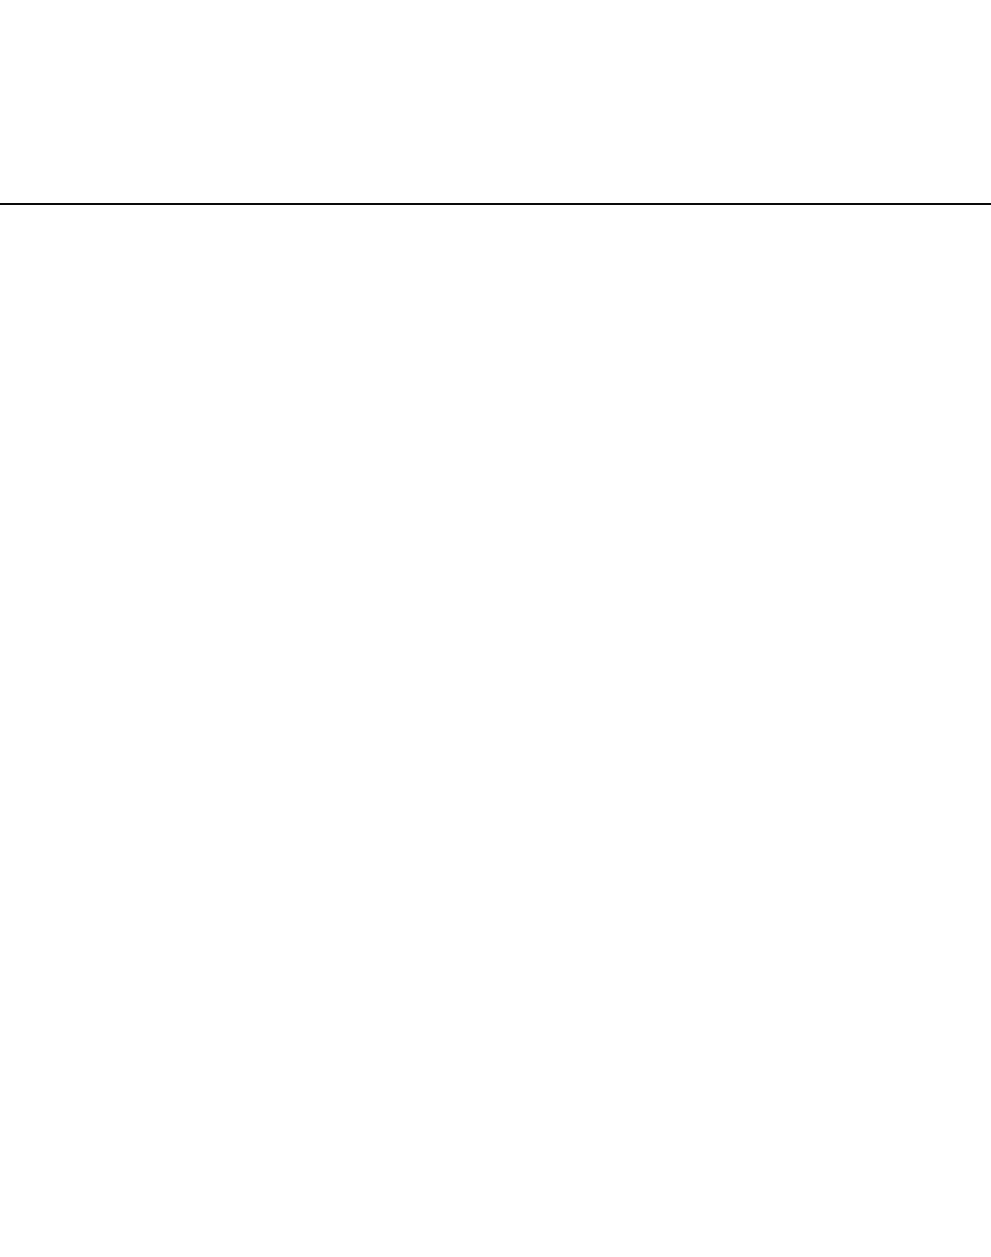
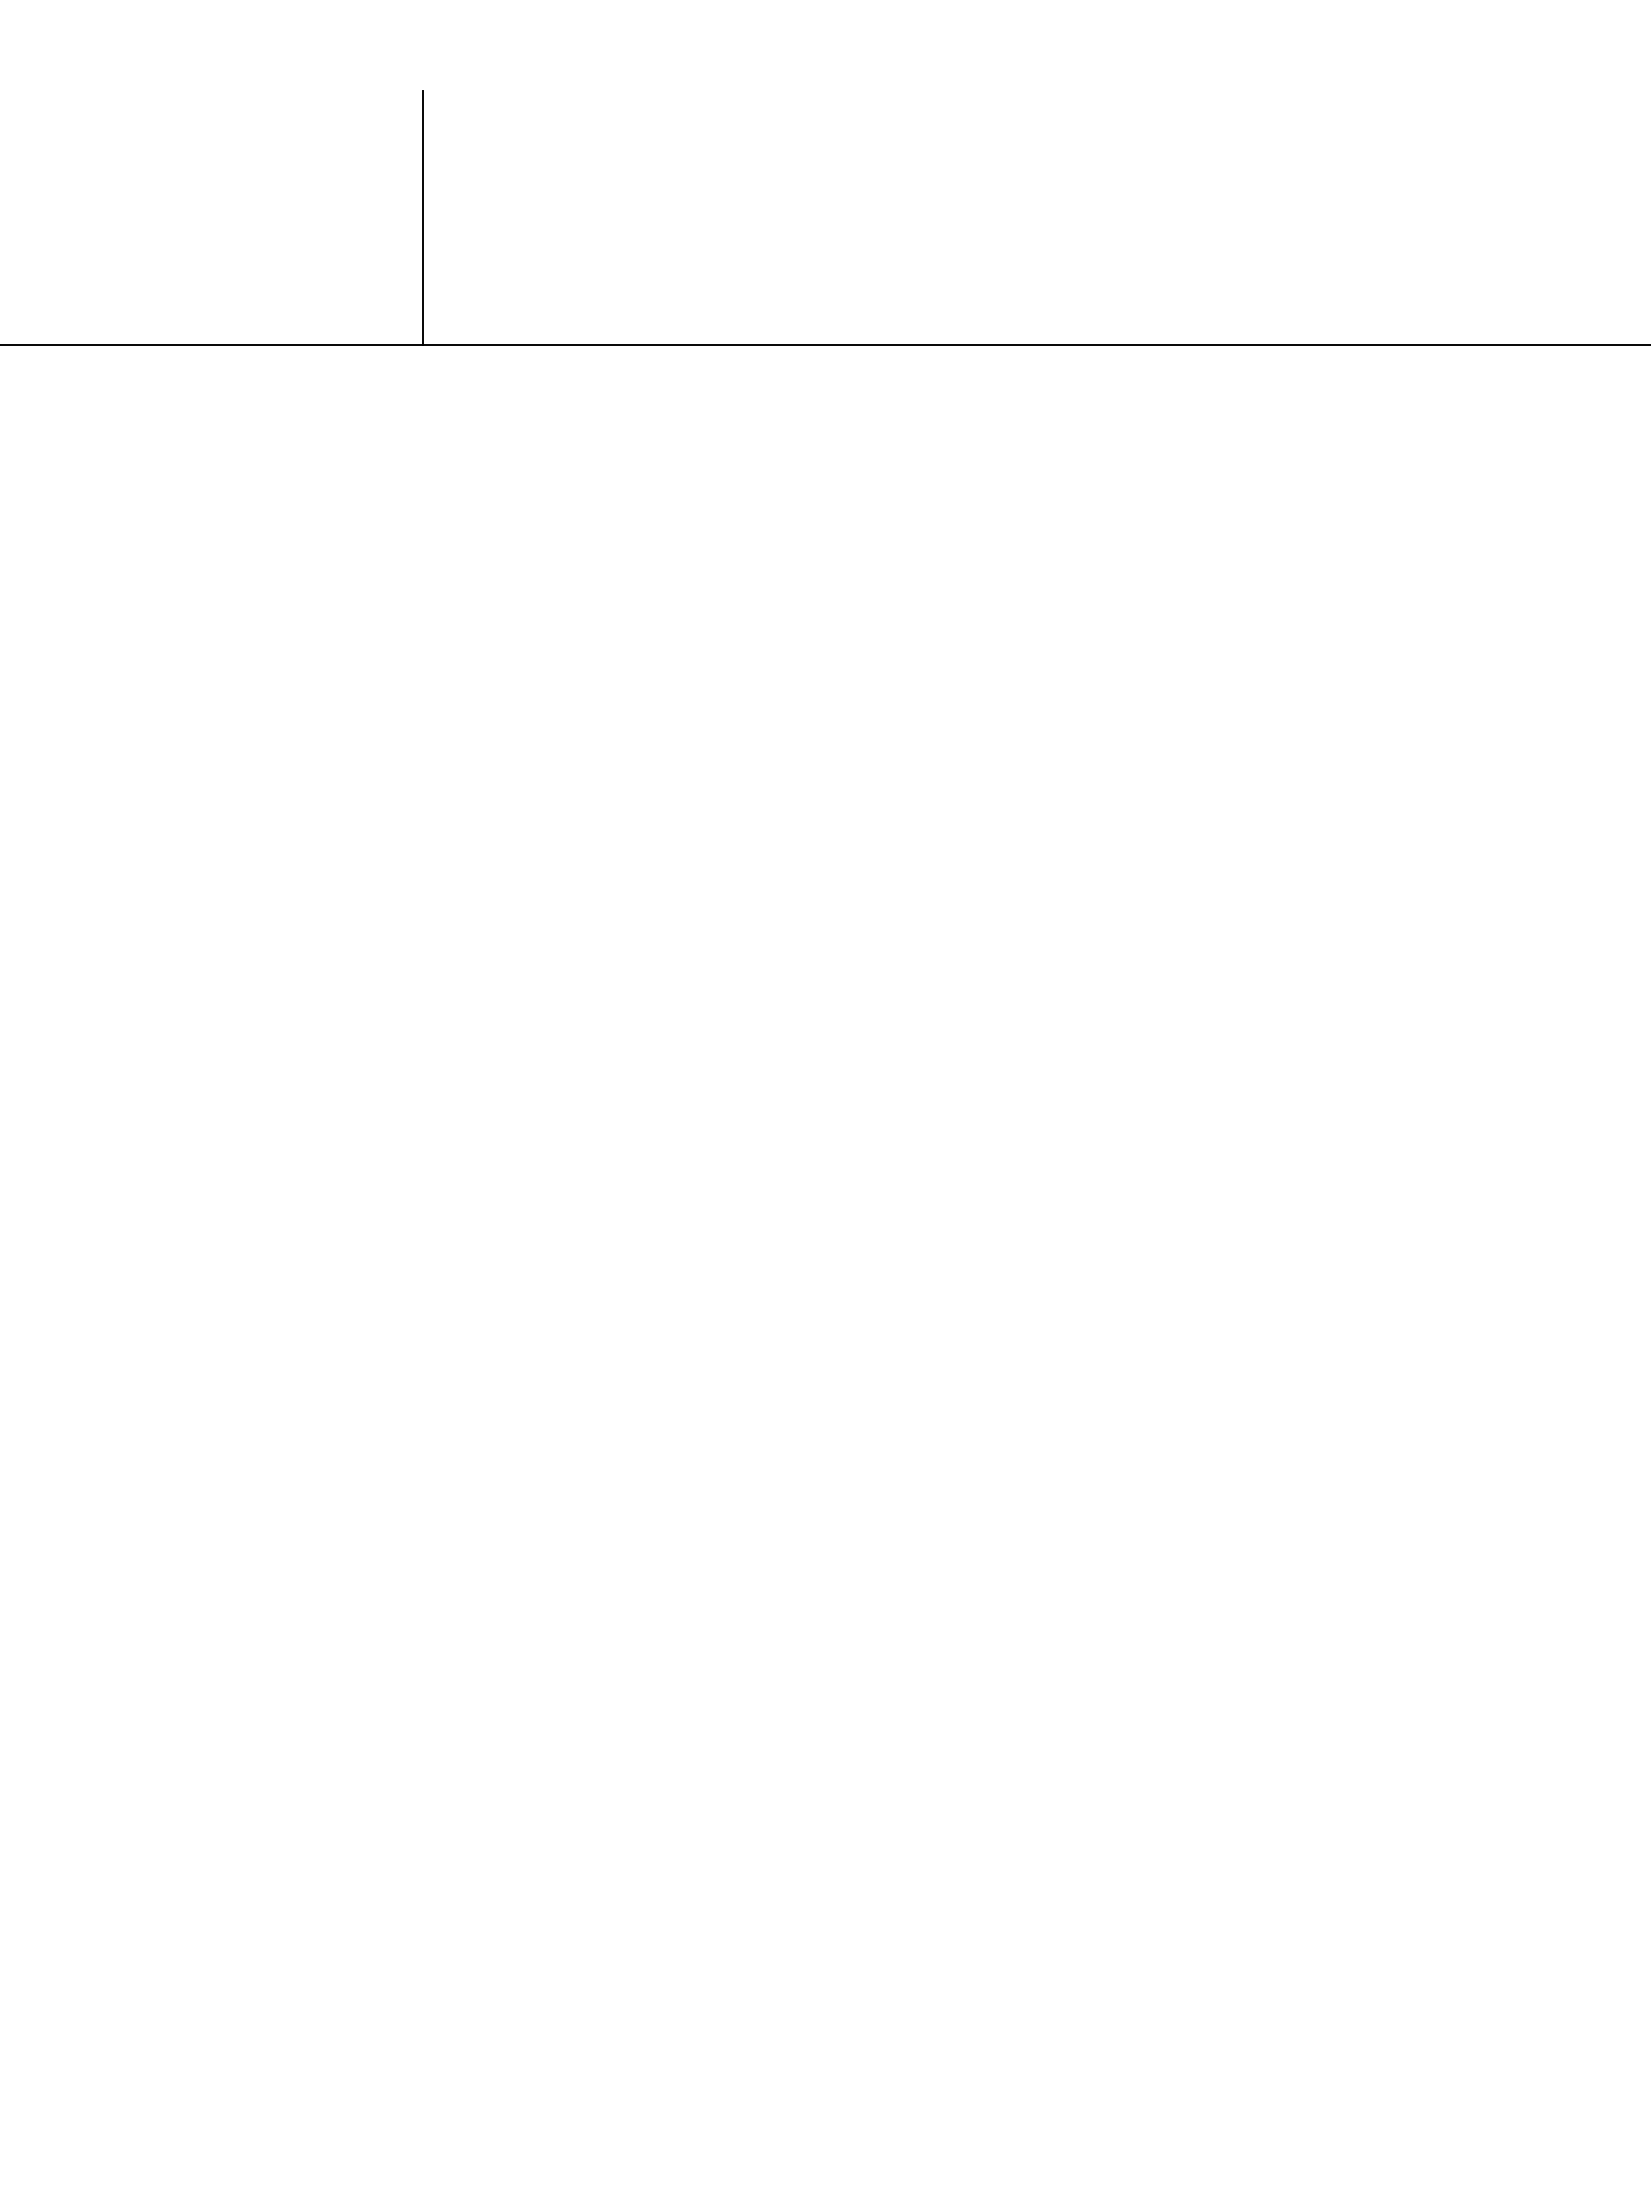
line: (50, 113) -> (423, 217), added

